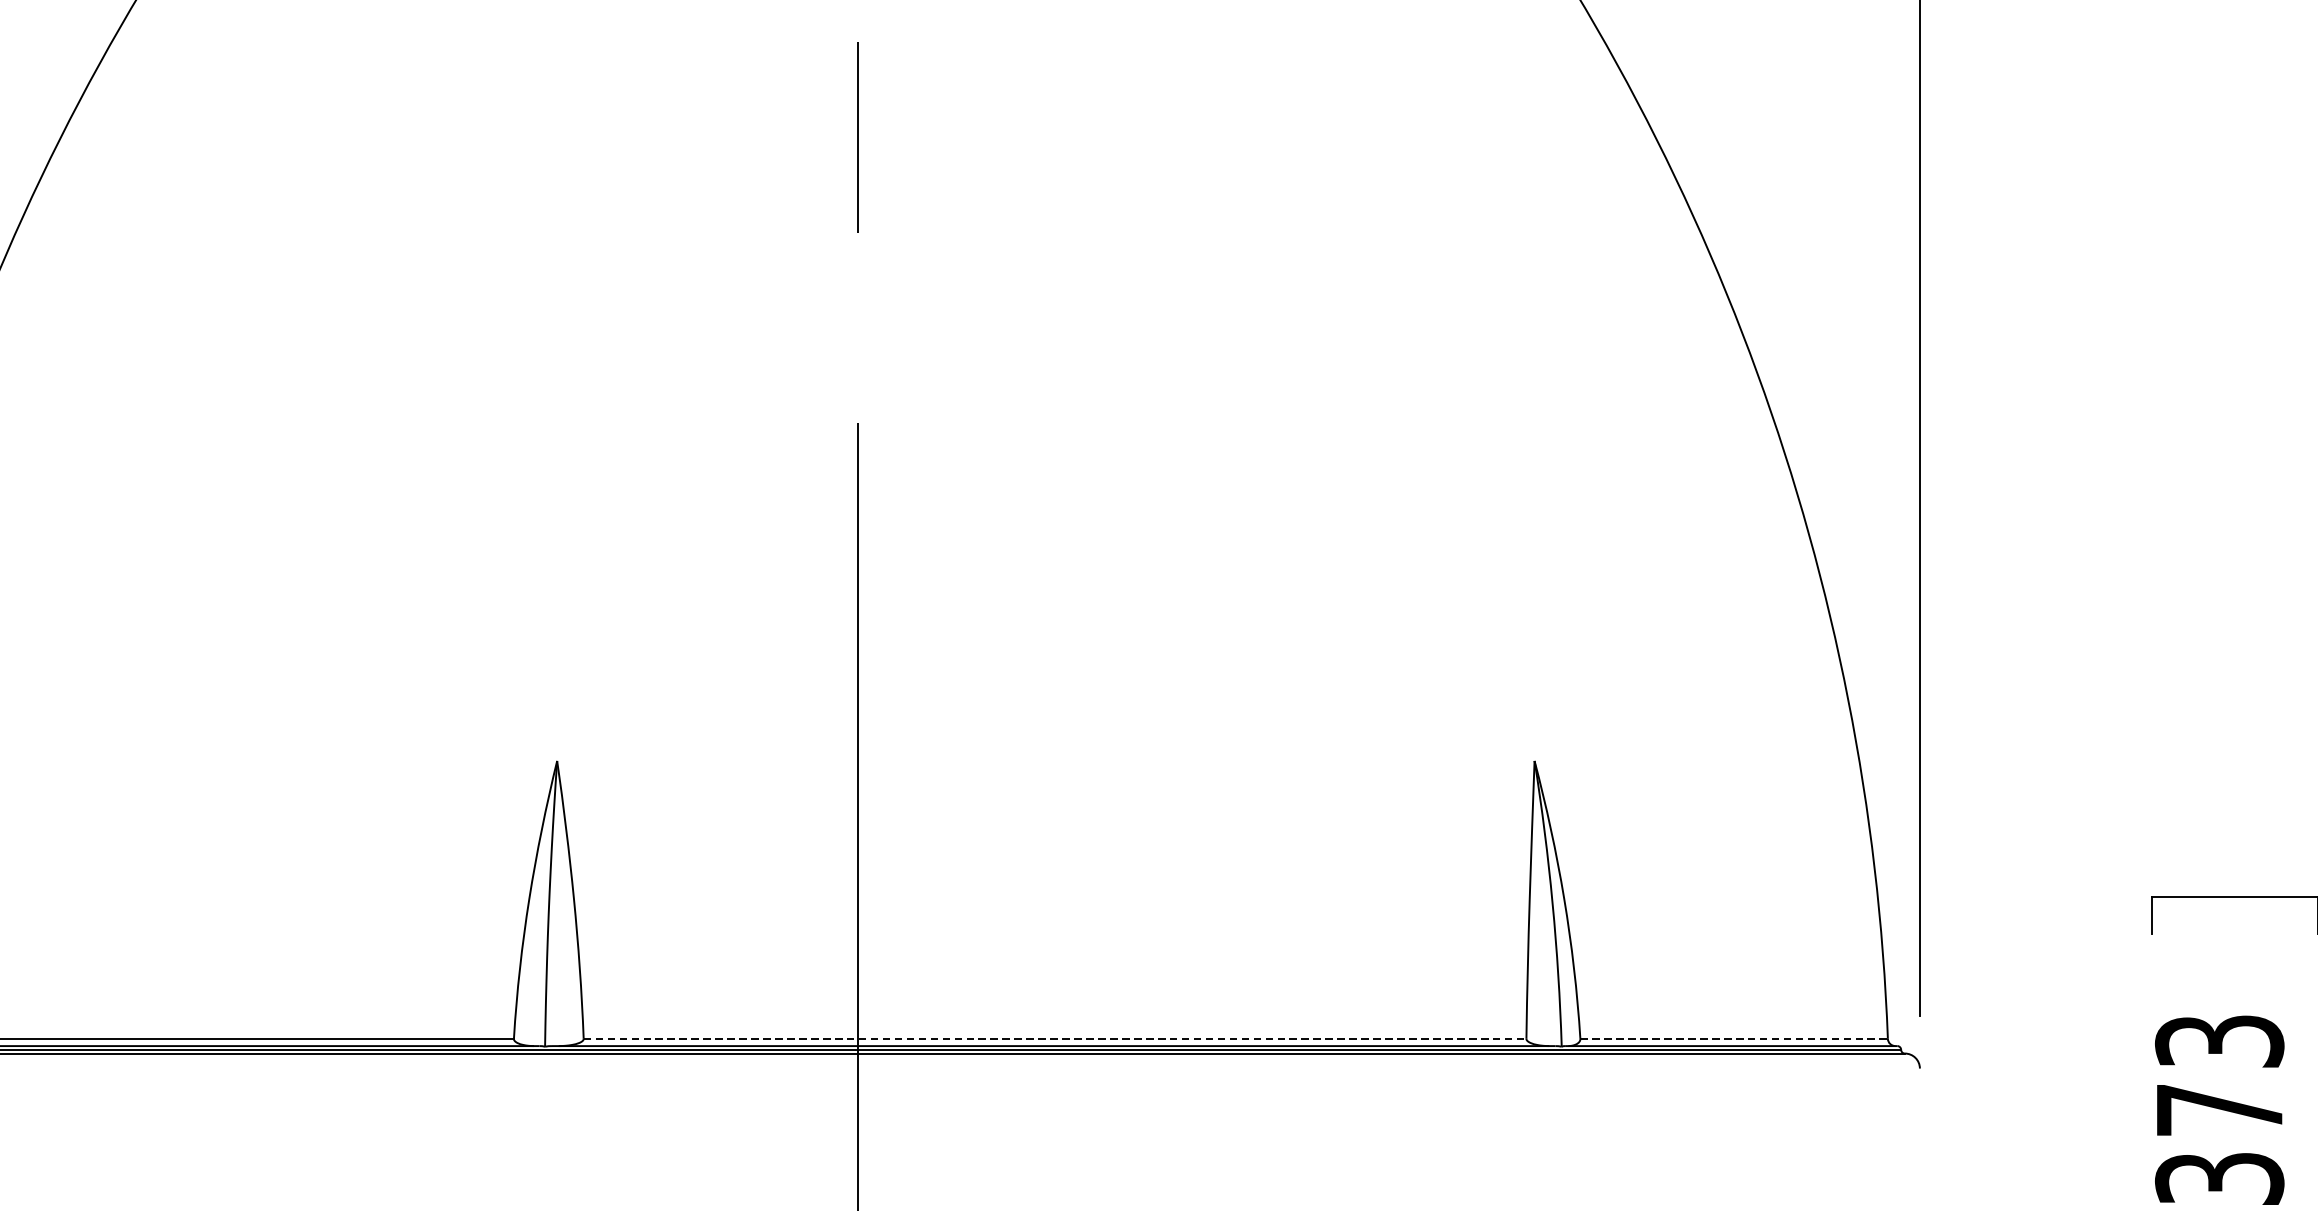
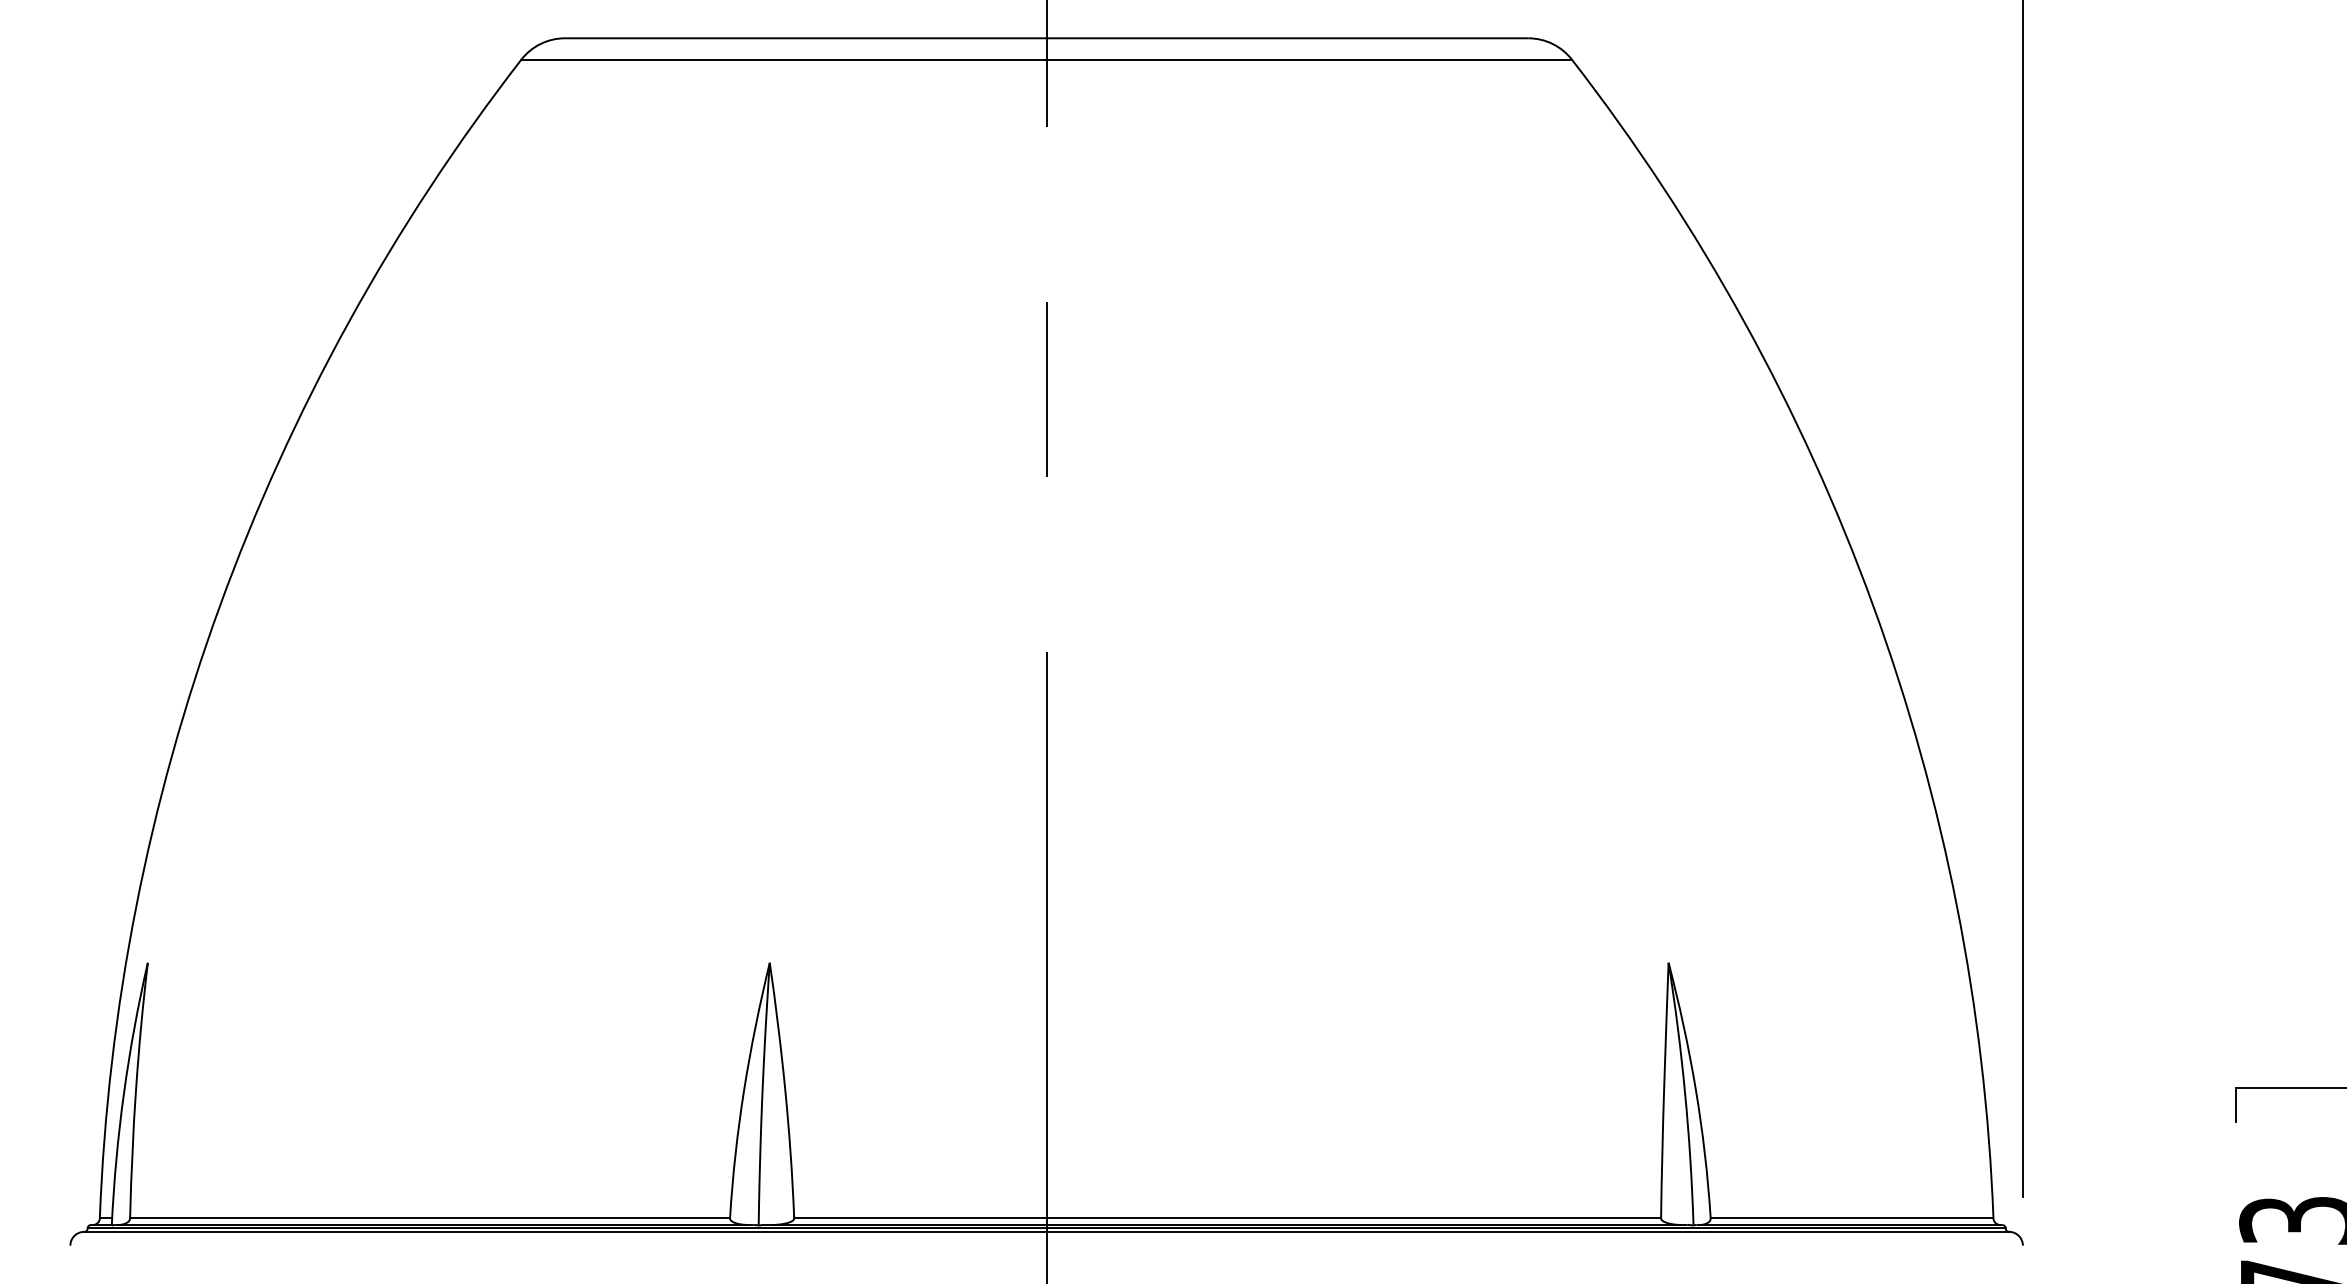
line: (1056, 1039) -> (1228, 1218), dashed -> solid
line: (1734, 1039) -> (1852, 1218), dashed -> solid

